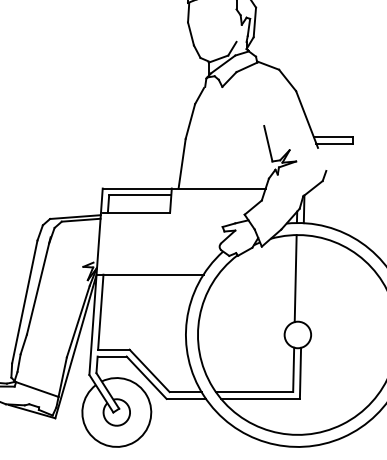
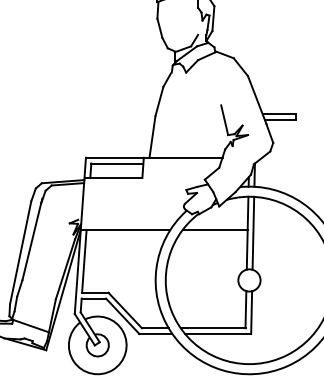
line: (322, 158) -> (270, 132), added
line: (256, 274) -> (214, 229), added
line: (302, 278) -> (253, 233), added

